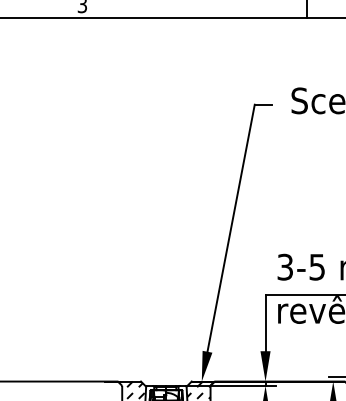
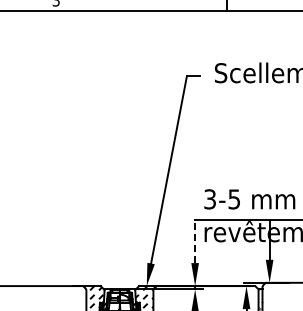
line: (266, 322) -> (195, 241), solid -> dashed

